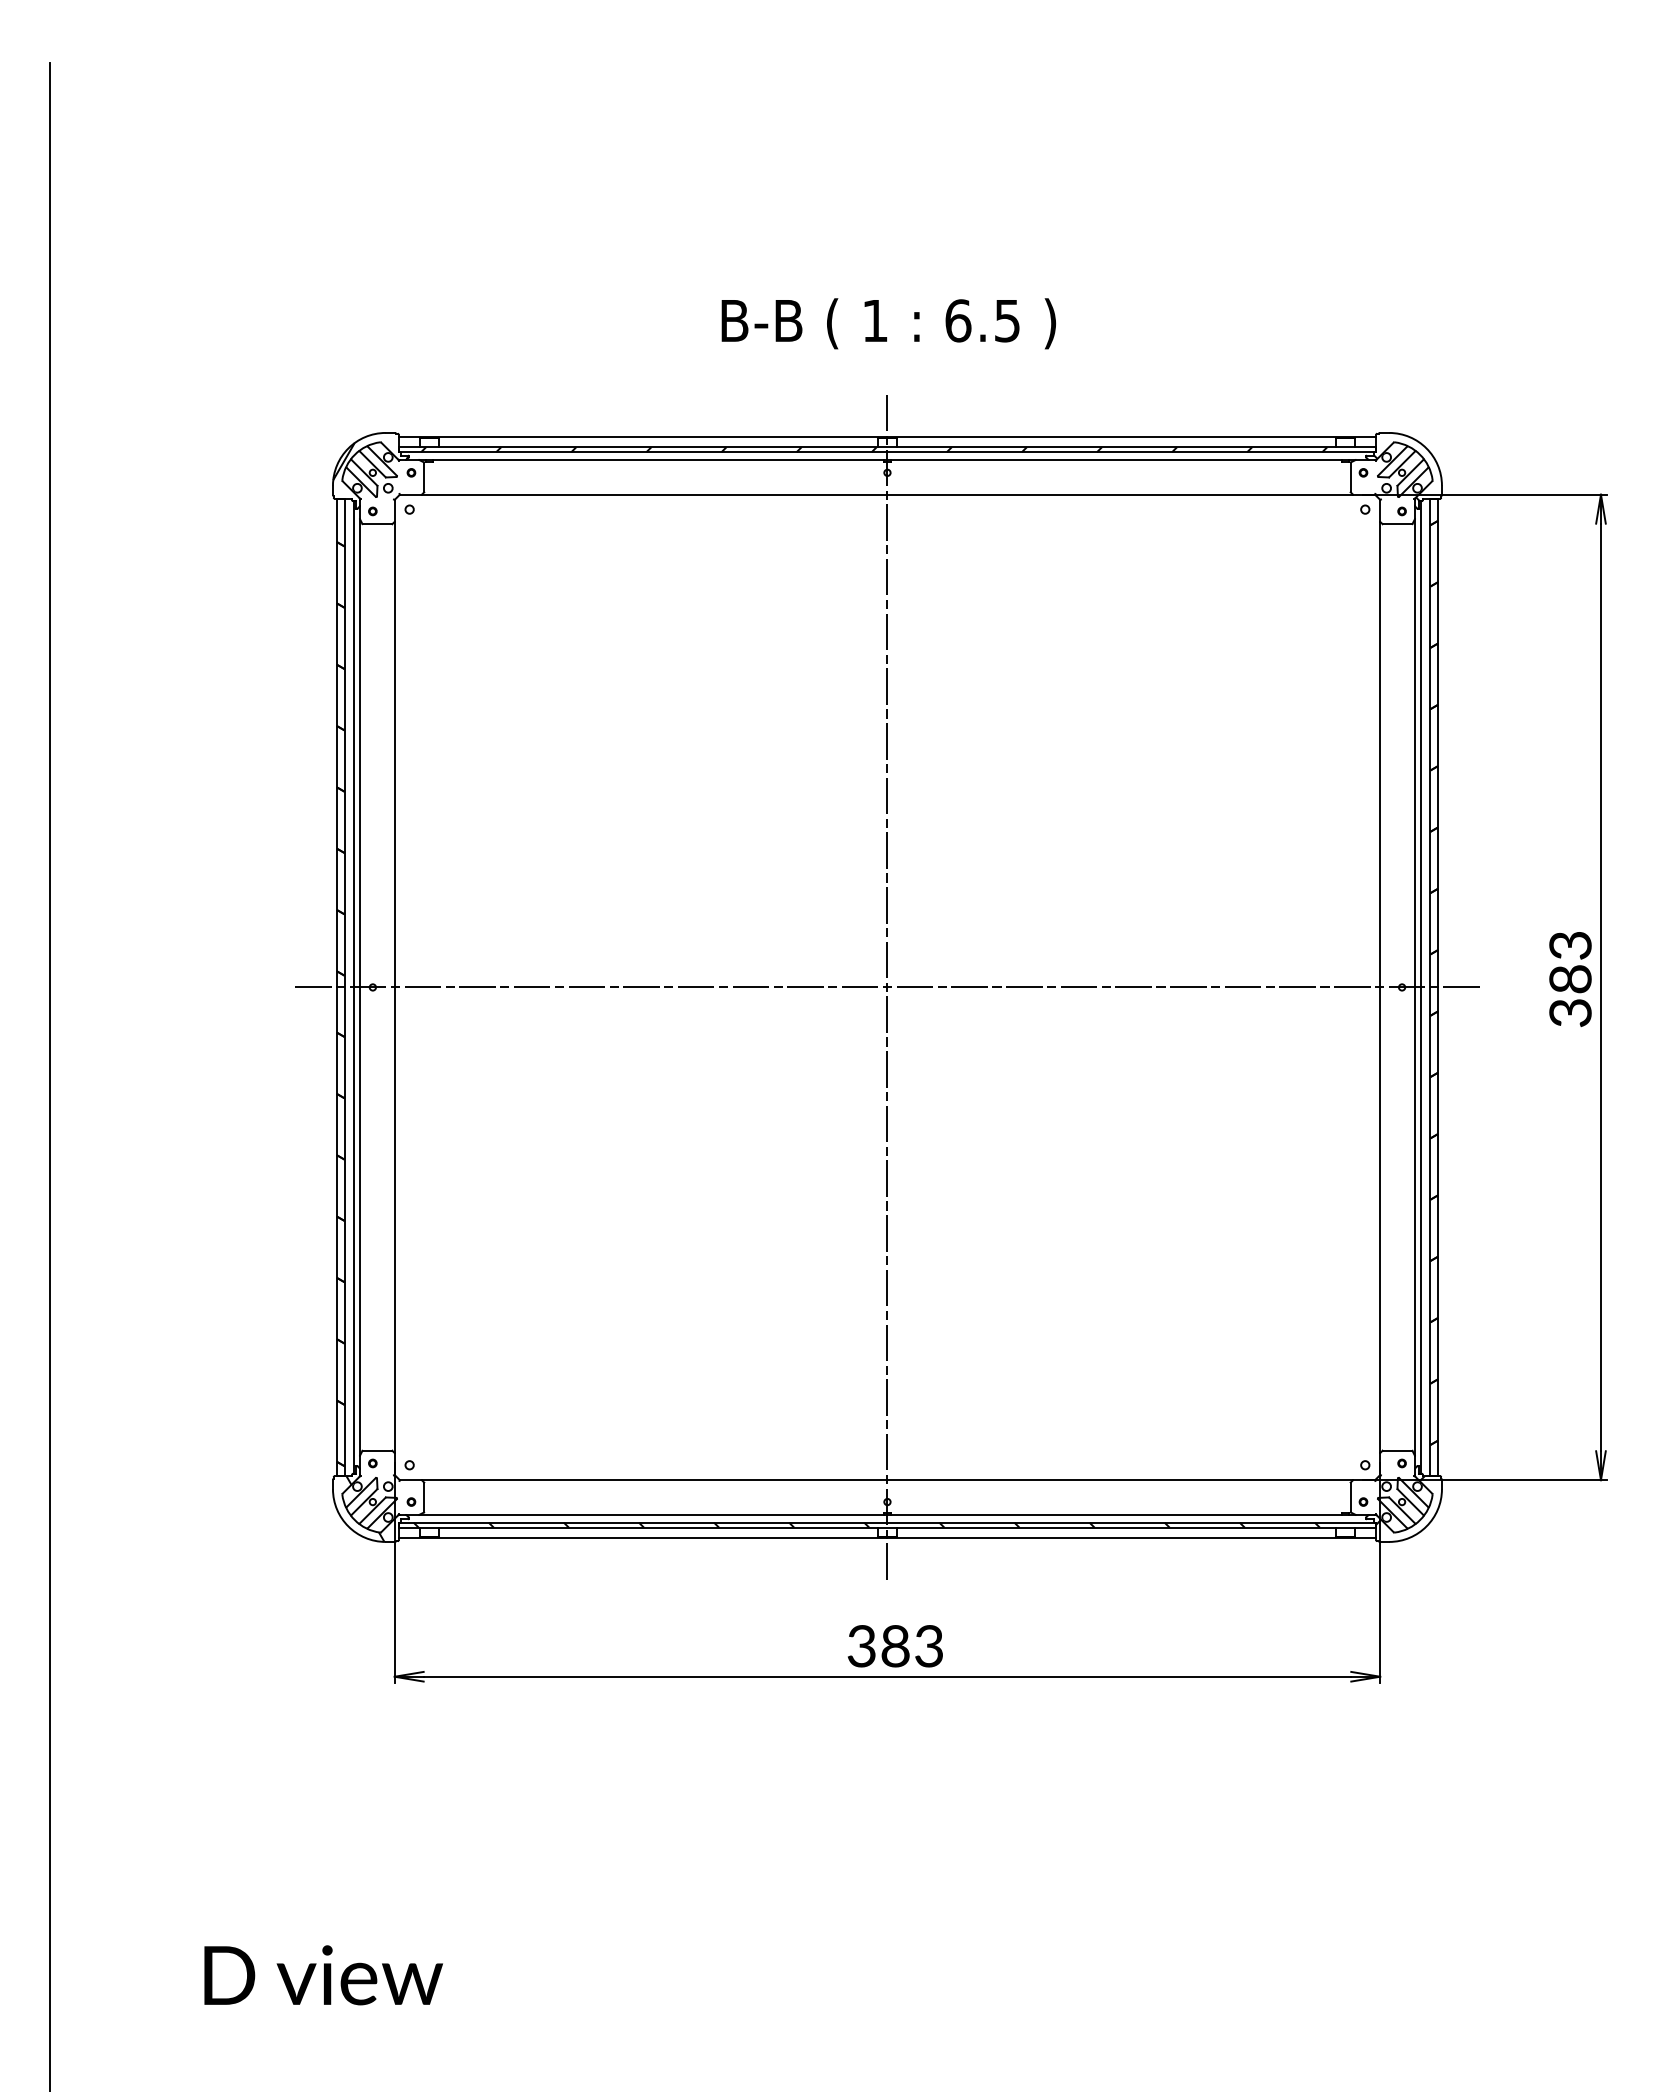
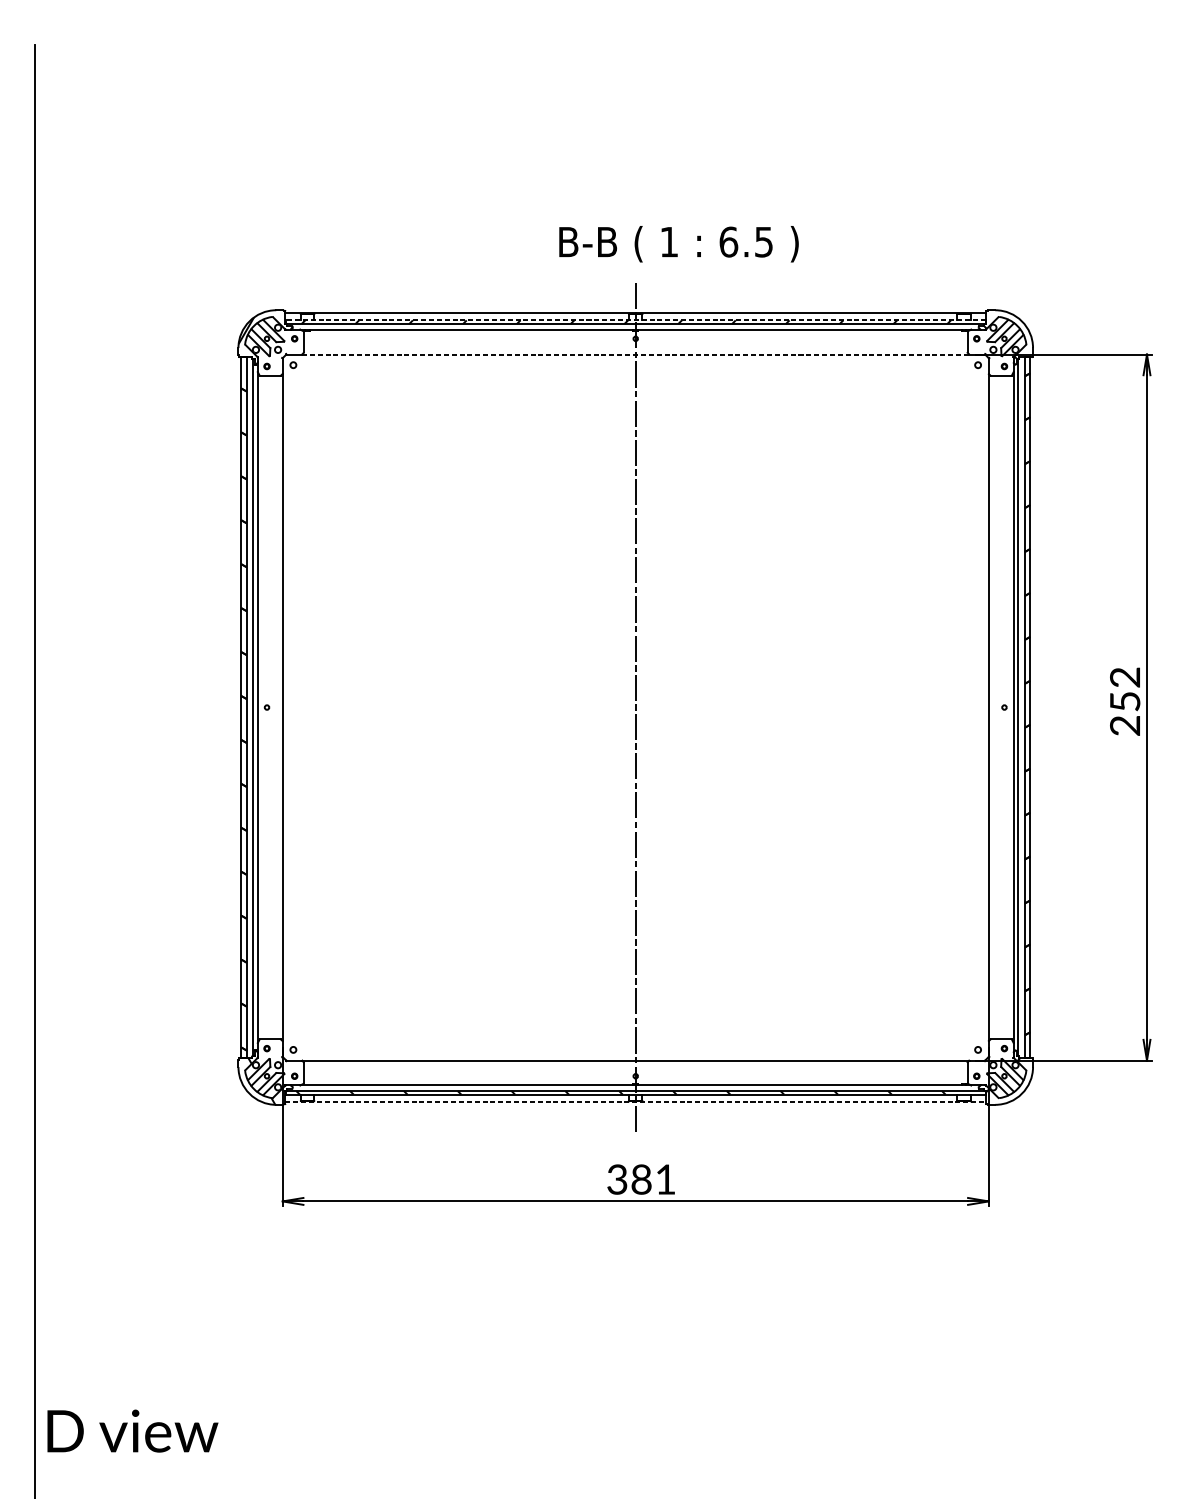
text: (888, 323) -> (678, 244), moved
line: (886, 447) -> (635, 320), solid -> dashed
line: (887, 494) -> (635, 354), solid -> dashed
text: (1570, 979) -> (1125, 701), 383 -> 252
line: (887, 987) -> (635, 707), removed
line: (887, 1538) -> (635, 1102), solid -> dashed
text: (928, 1646) -> (665, 1179), 383 -> 381
text: (323, 1975) -> (132, 1431), moved

